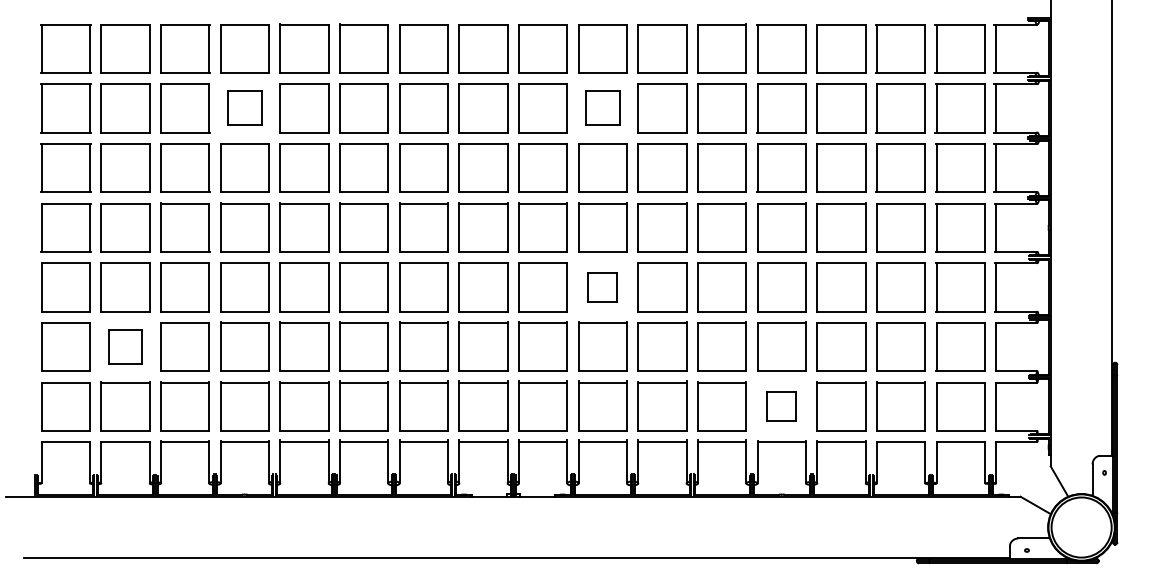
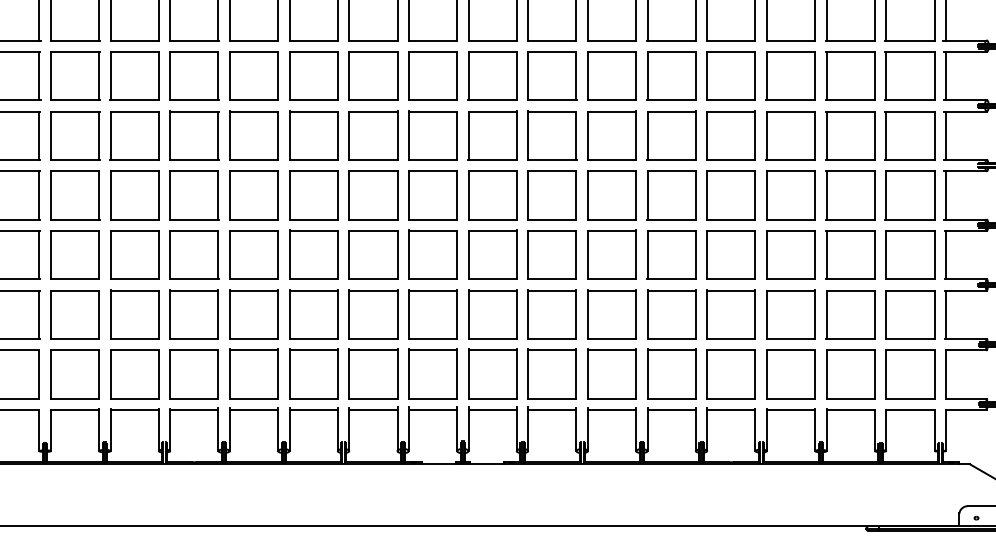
part: (244, 108) -> (194, 76), size x1.43
part: (602, 108) -> (552, 76), size x1.43
part: (602, 287) -> (552, 255), size x1.67
part: (125, 346) -> (75, 314), size x1.43
part: (781, 406) -> (731, 374), size x1.67

